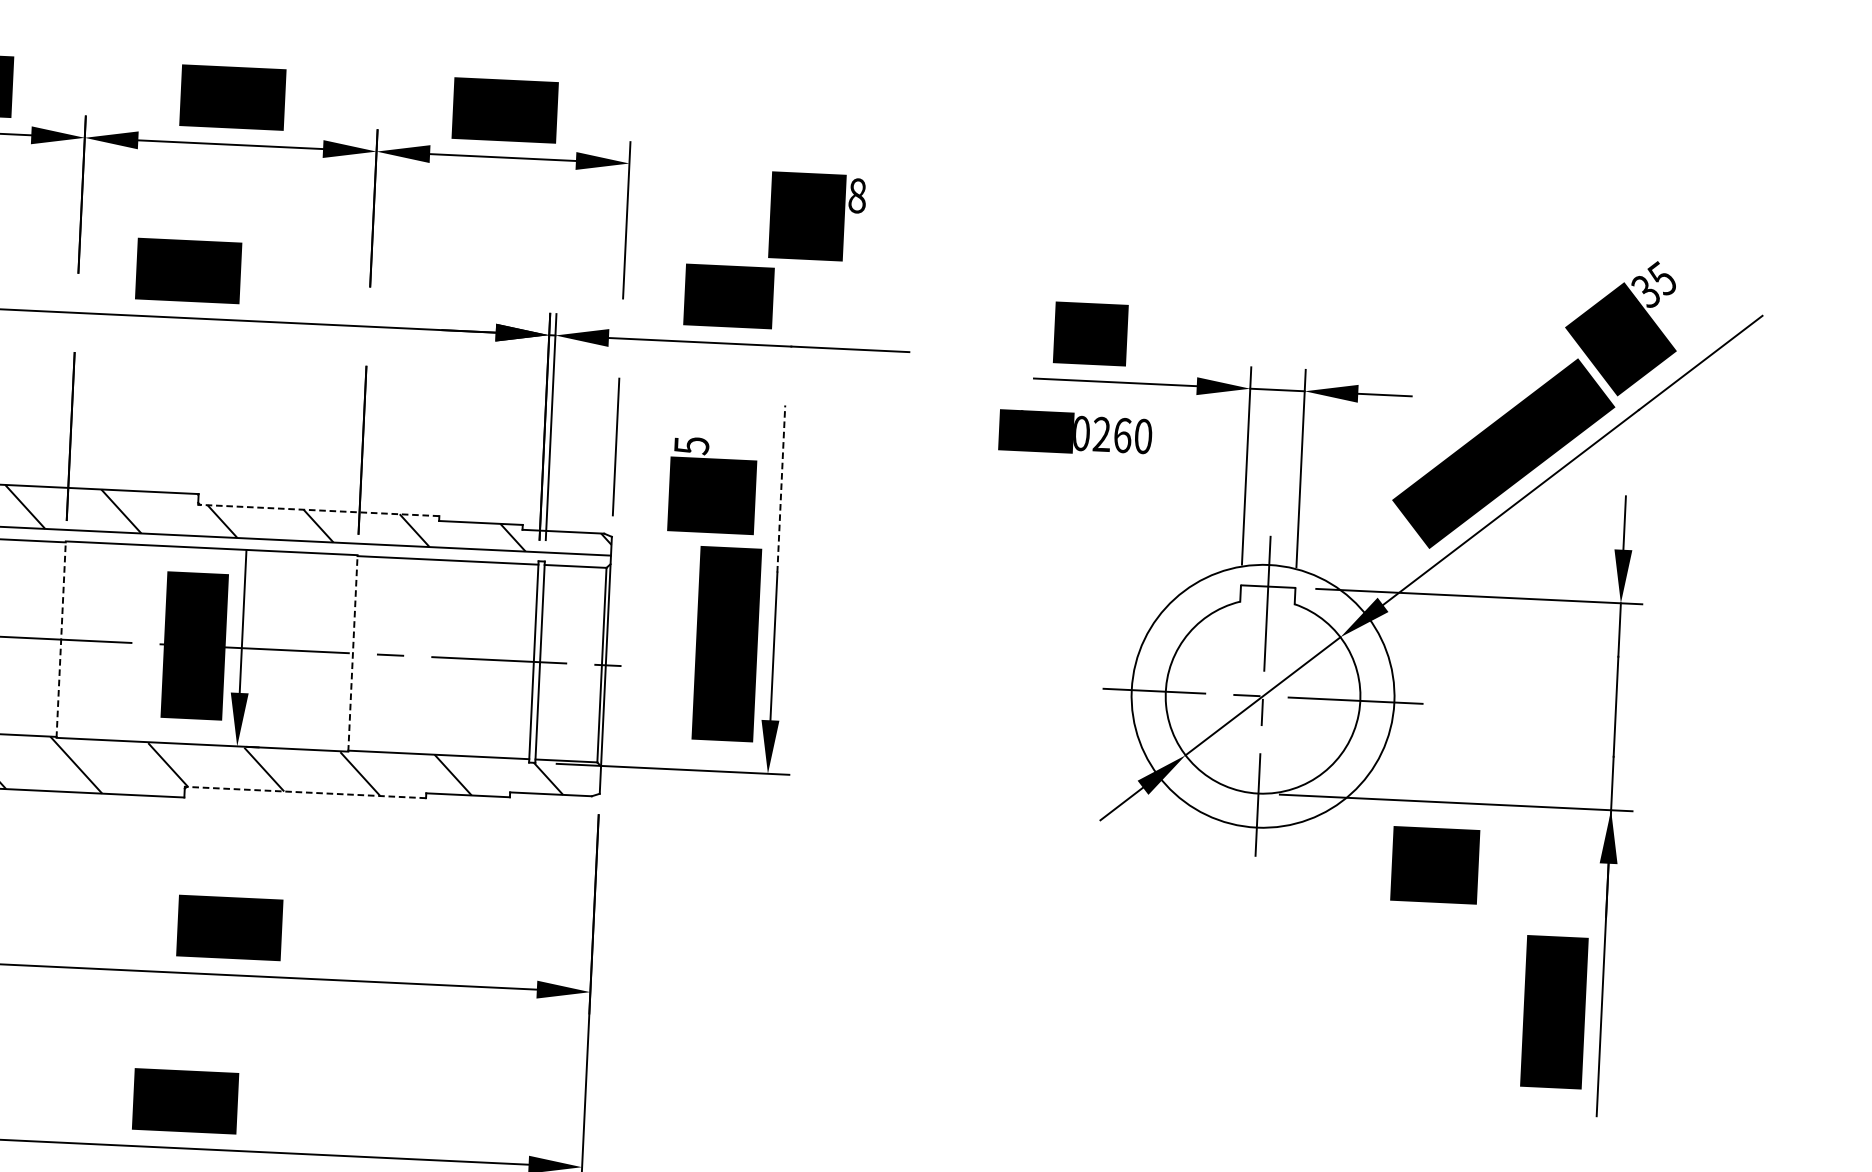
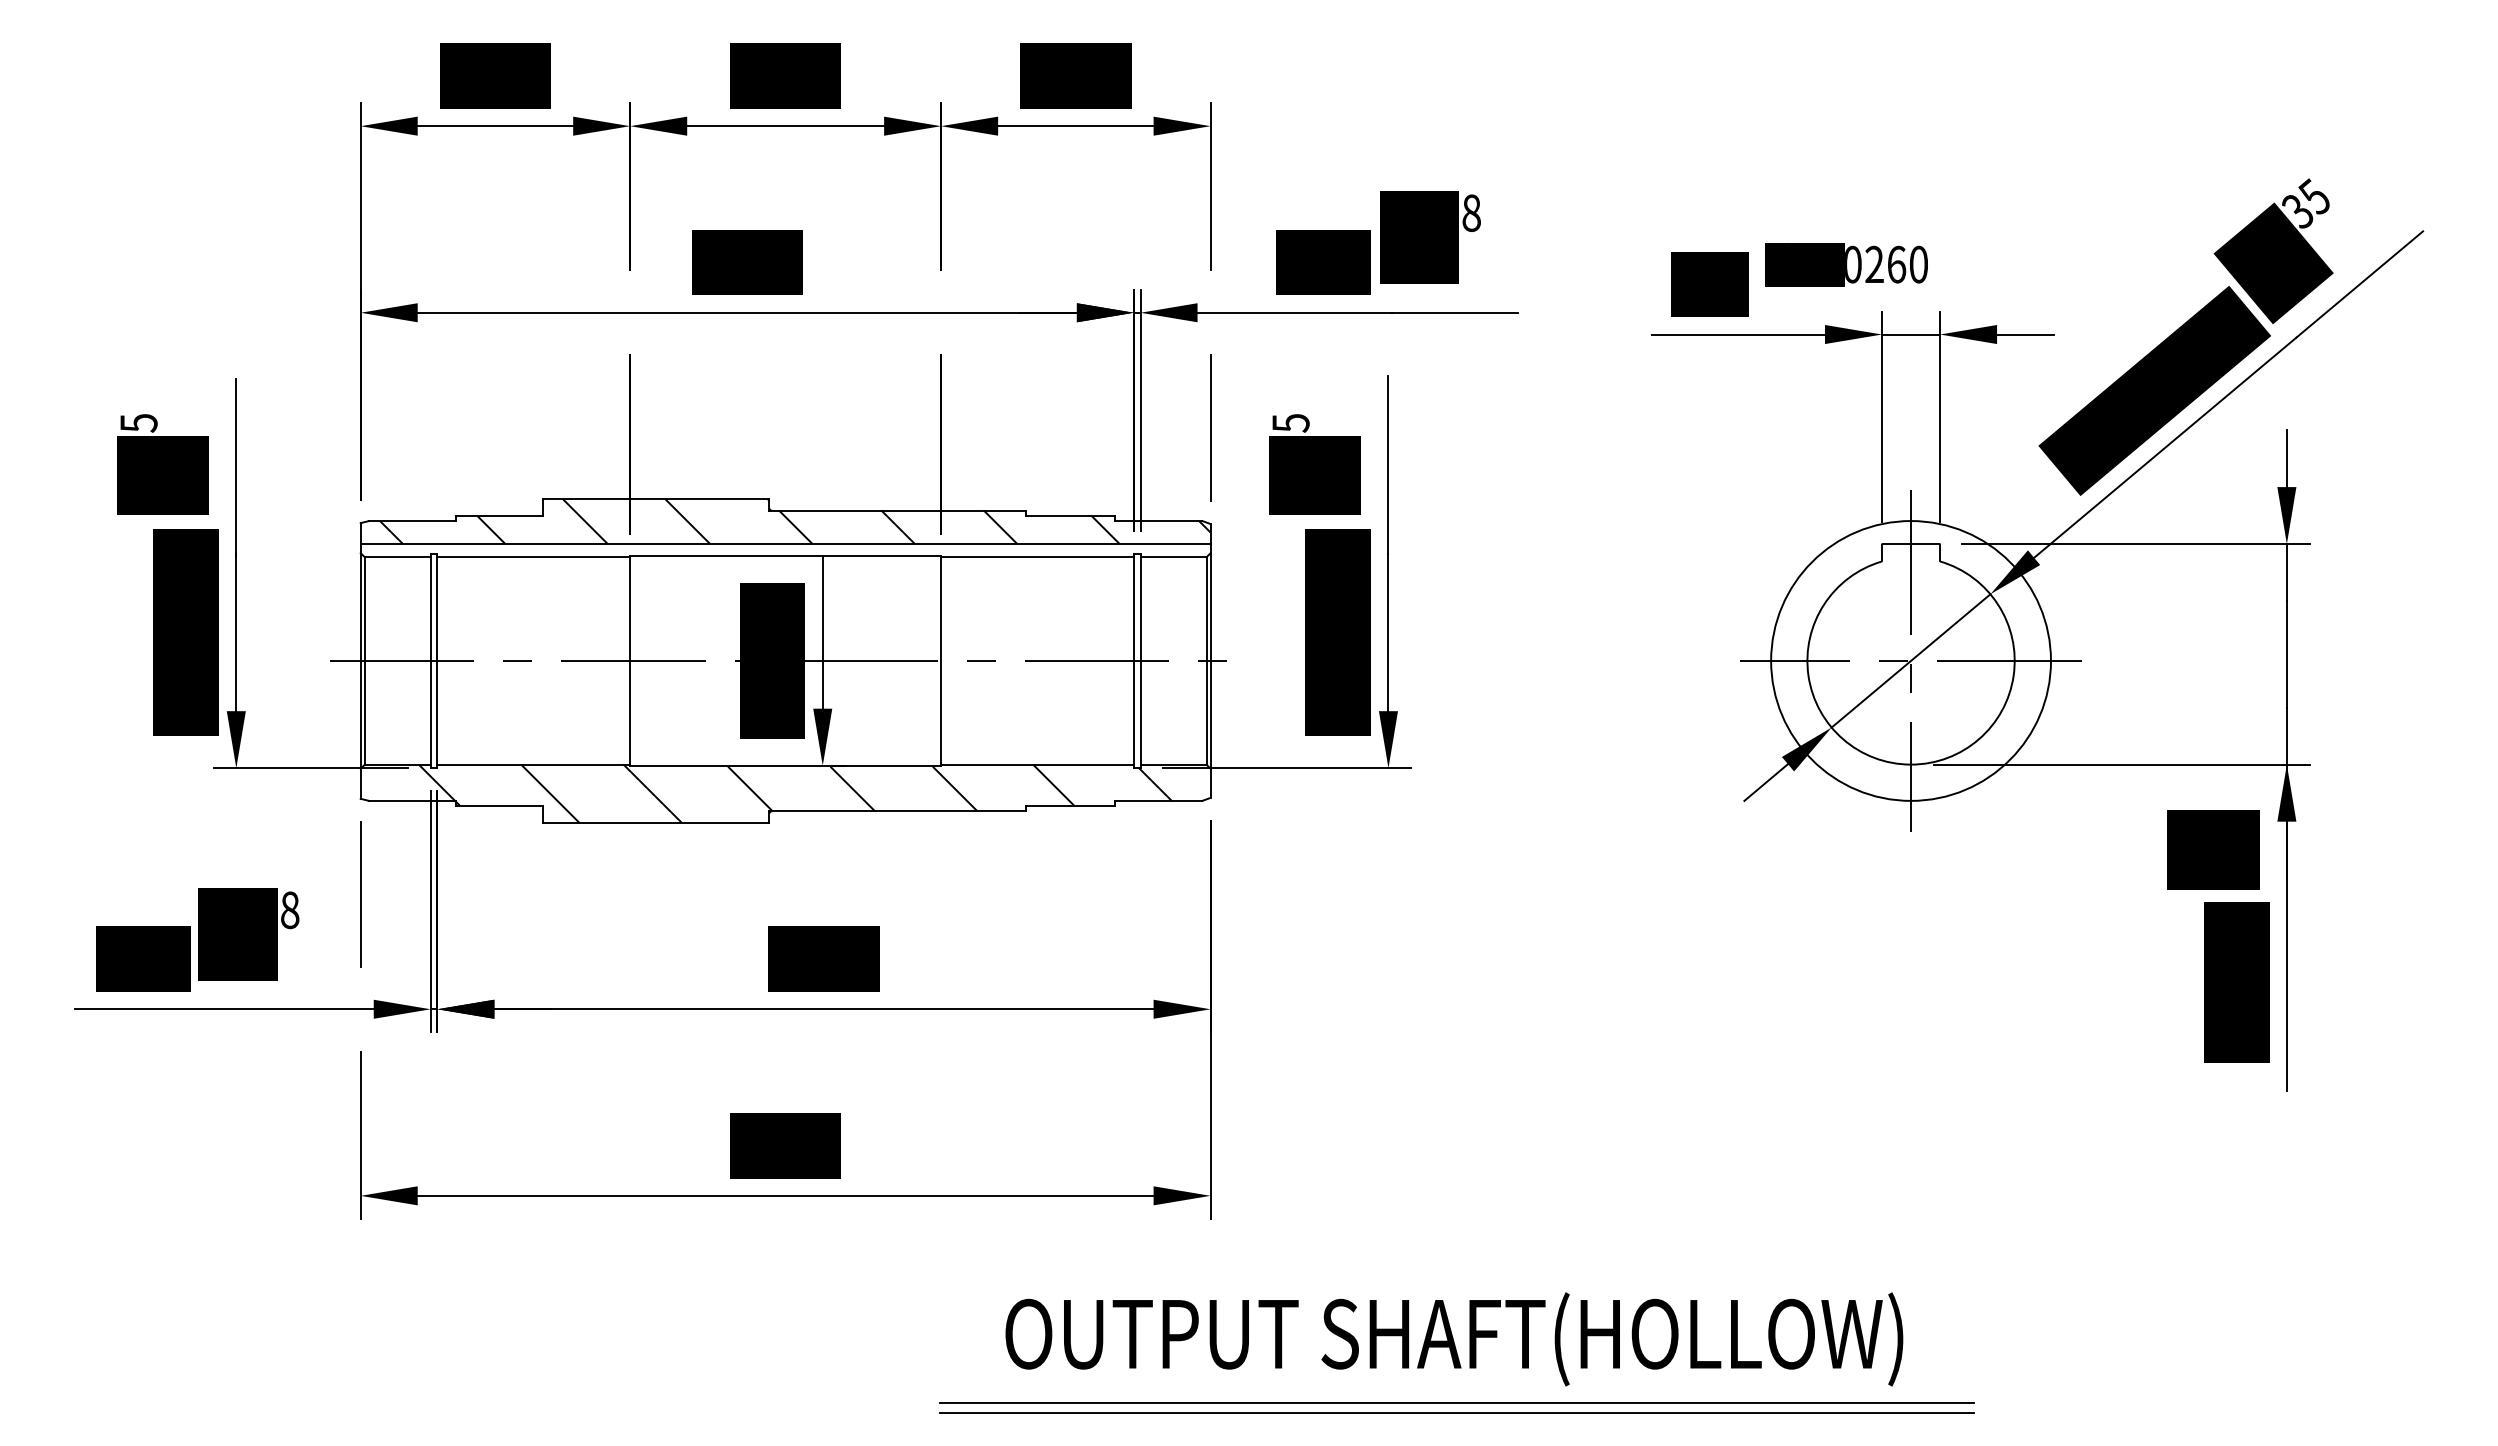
text: (817, 216) -> (1430, 237), moved
text: (1075, 433) -> (1846, 264), moved
line: (781, 488) -> (1388, 464), dashed -> solid
line: (318, 510) -> (897, 510), dashed -> solid
line: (61, 639) -> (630, 660), dashed -> solid
line: (353, 652) -> (941, 660), dashed -> solid
line: (305, 792) -> (897, 811), dashed -> solid
text: (1435, 864) -> (2213, 849), moved

